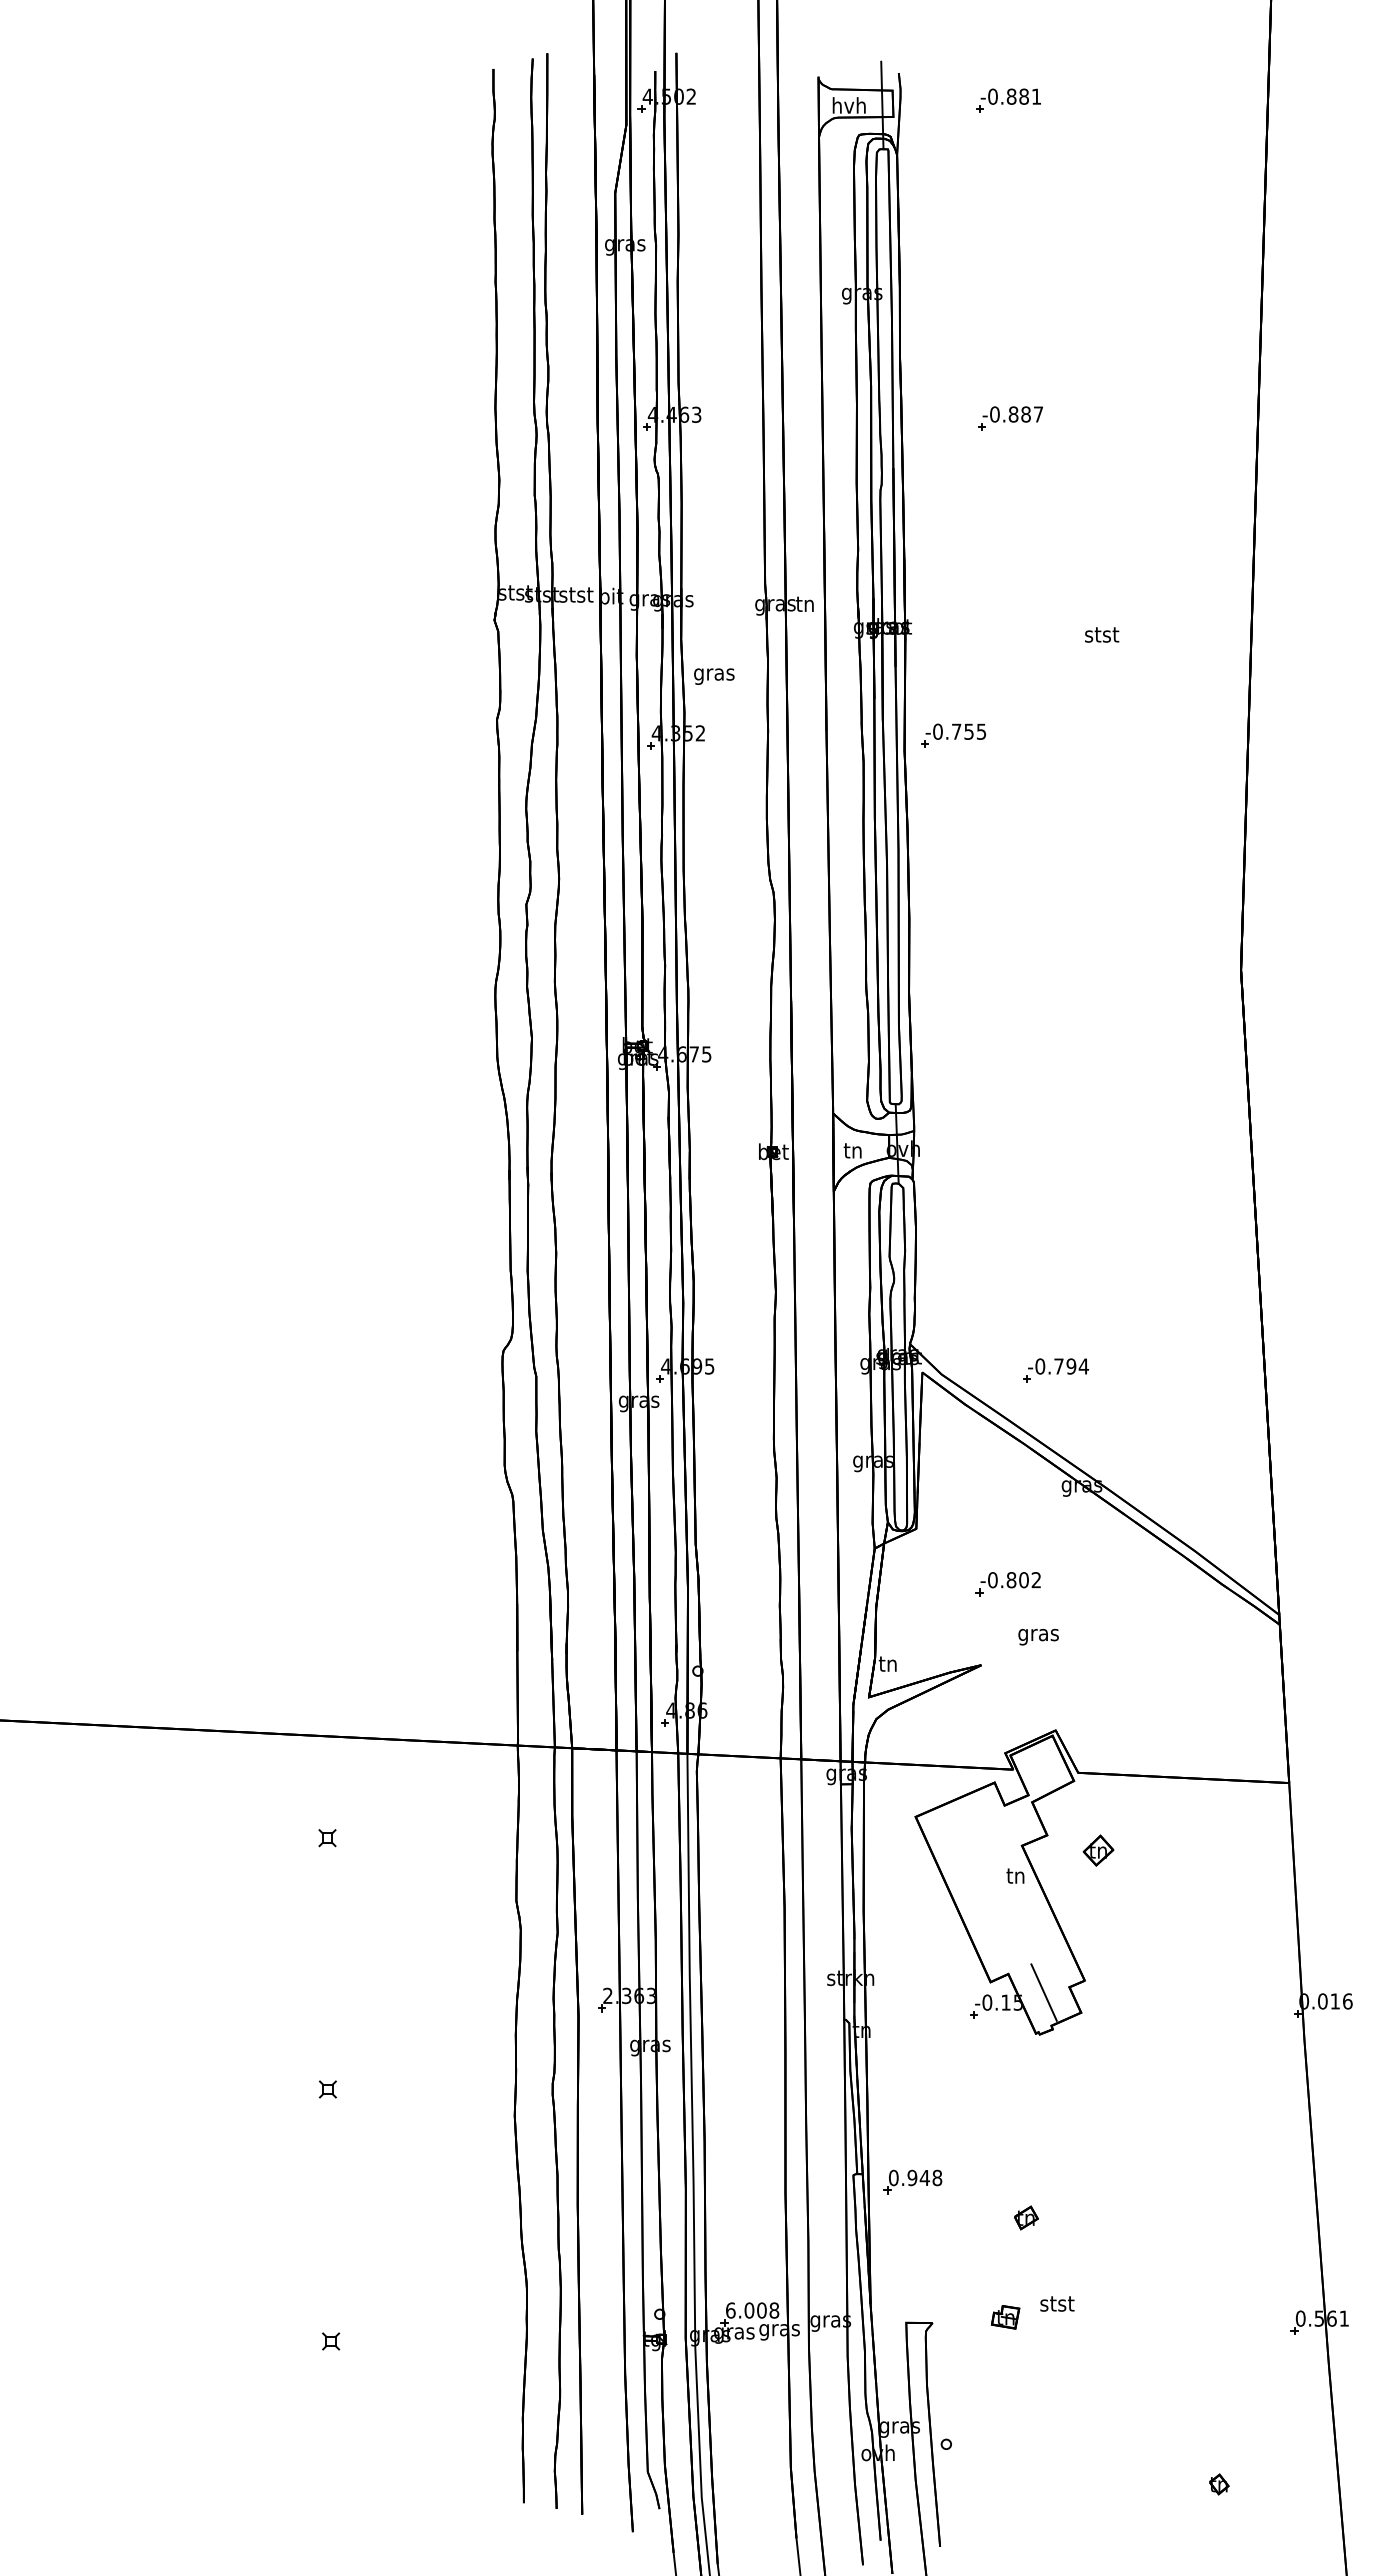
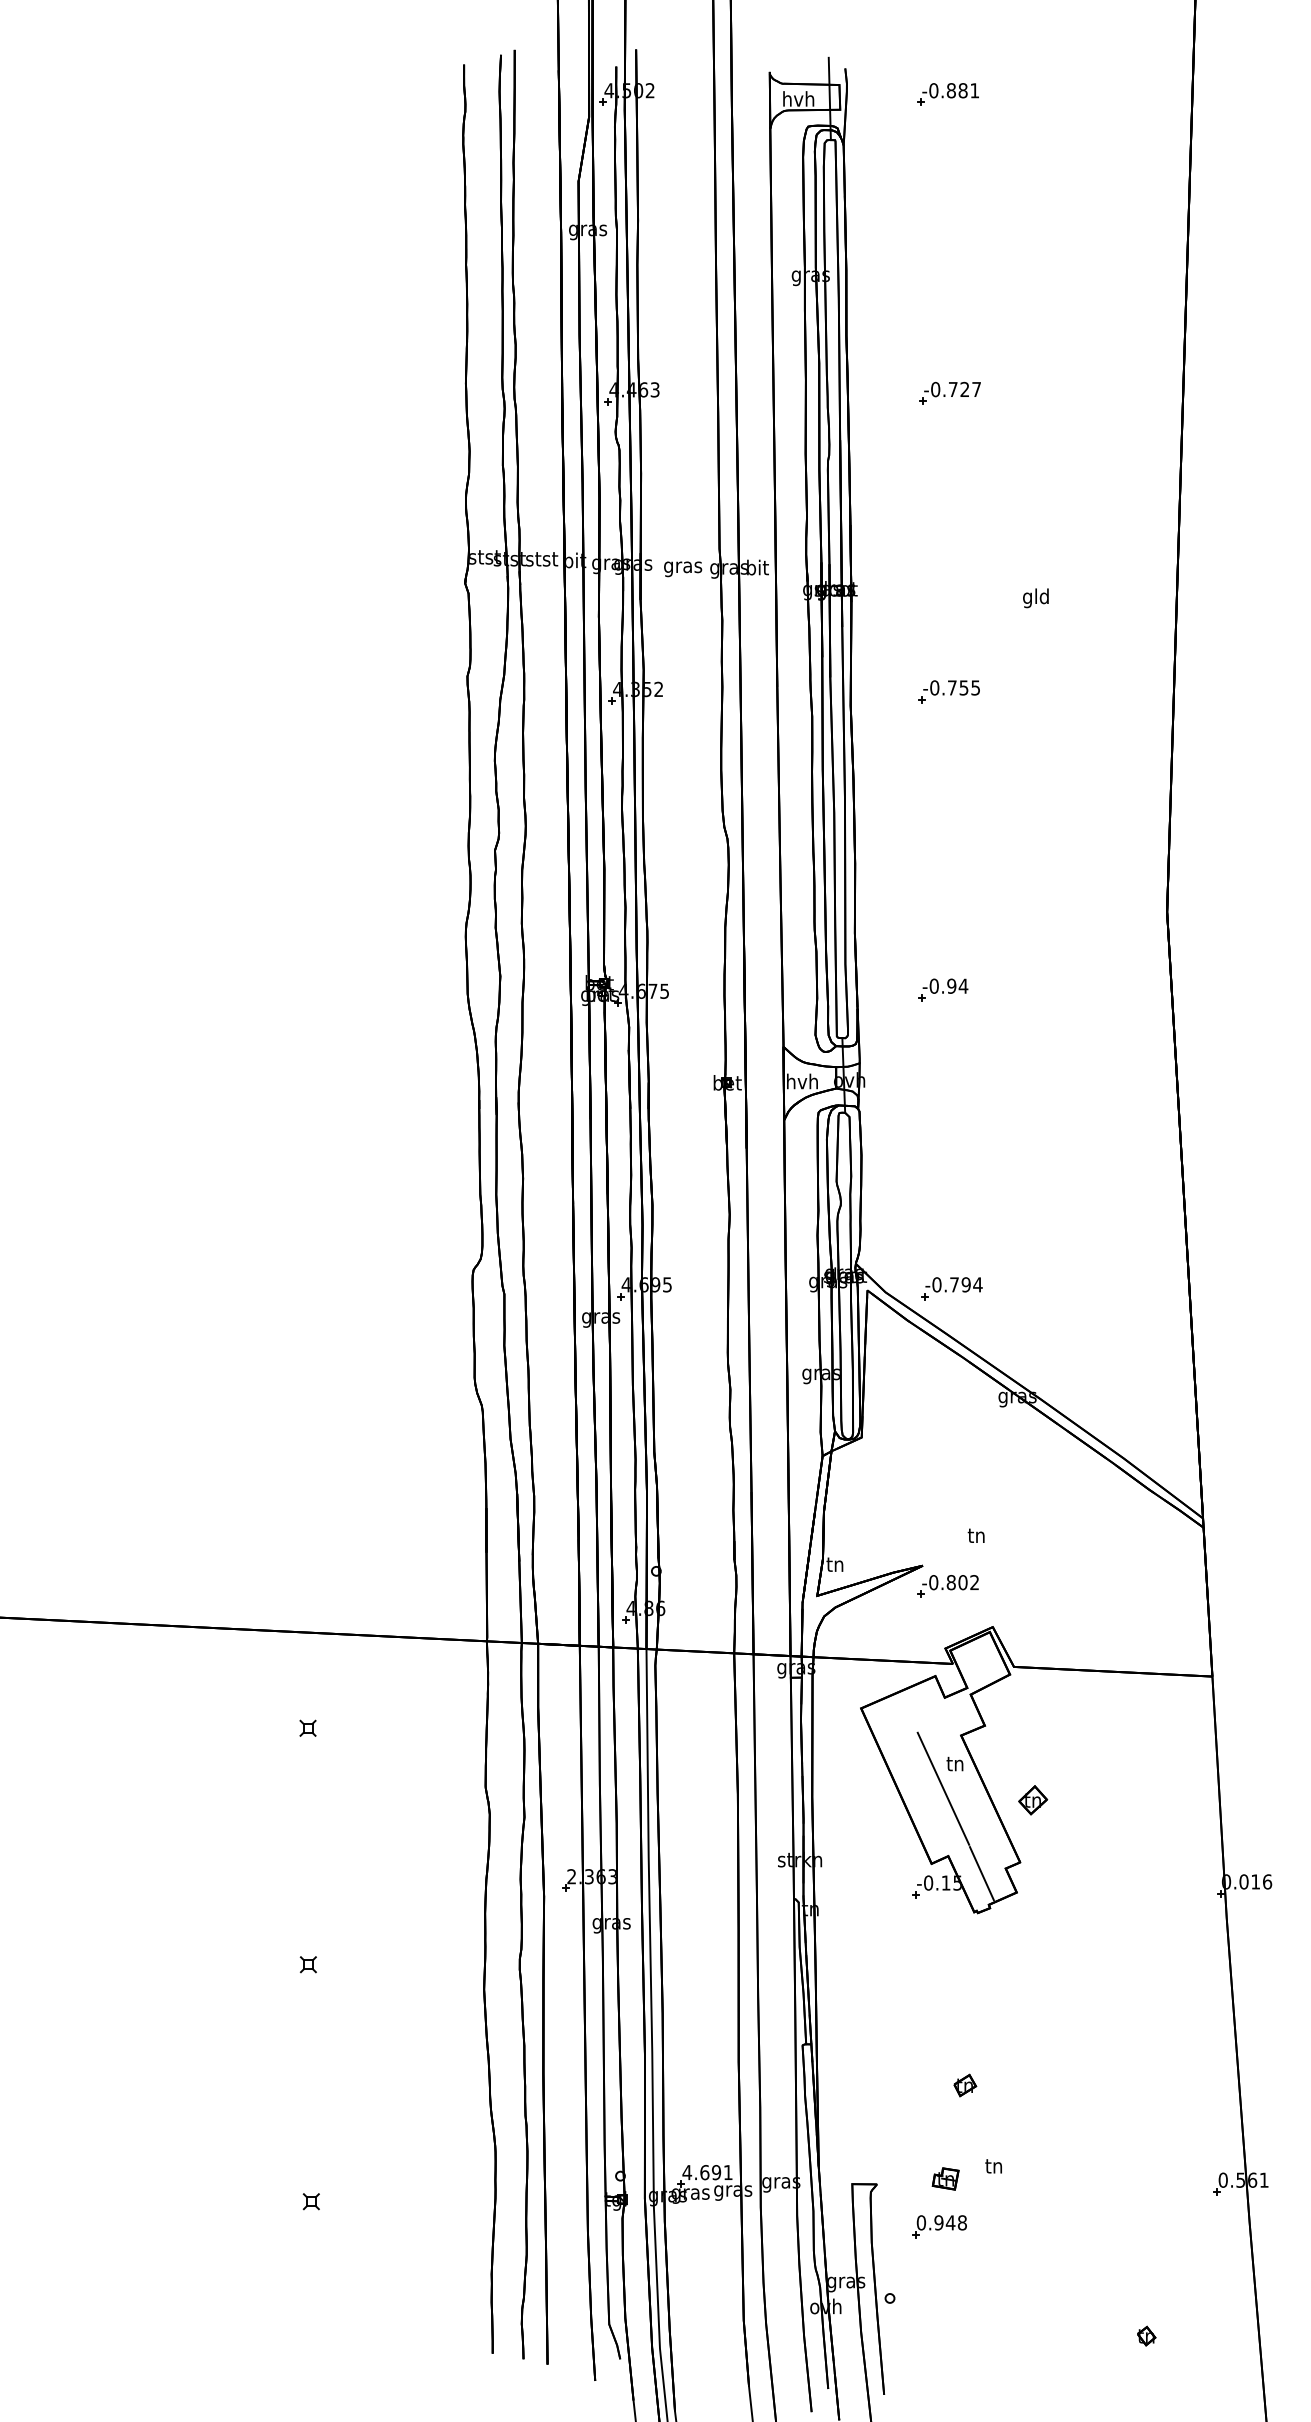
text: (1019, 414) -> (958, 389), -0.887 -> -0.727
text: (805, 603) -> (757, 567), tn -> bit
text: (1102, 636) -> (1036, 598), stst -> gld
text: (714, 676) -> (683, 569), moved
part: (953, 735) -> (949, 691), moved
part: (1002, 1052) -> (942, 989), added
text: (852, 1150) -> (801, 1081), tn -> hvh
part: (1055, 1370) -> (951, 1288), moved
part: (1007, 1584) -> (947, 1586), moved
text: (1038, 1635) -> (976, 1537), gras -> tn
part: (1098, 1850) -> (1033, 1800), moved
line: (1002, 1901) -> (942, 1787), added
part: (912, 2181) -> (939, 2226), moved
text: (1057, 2303) -> (994, 2165), stst -> tn
text: (752, 2310) -> (707, 2172), 6.008 -> 4.691

